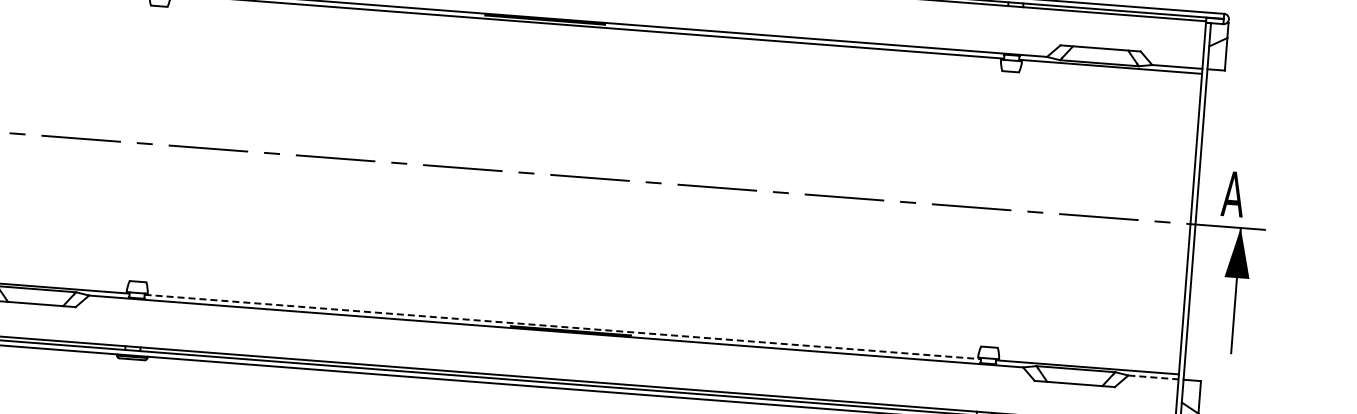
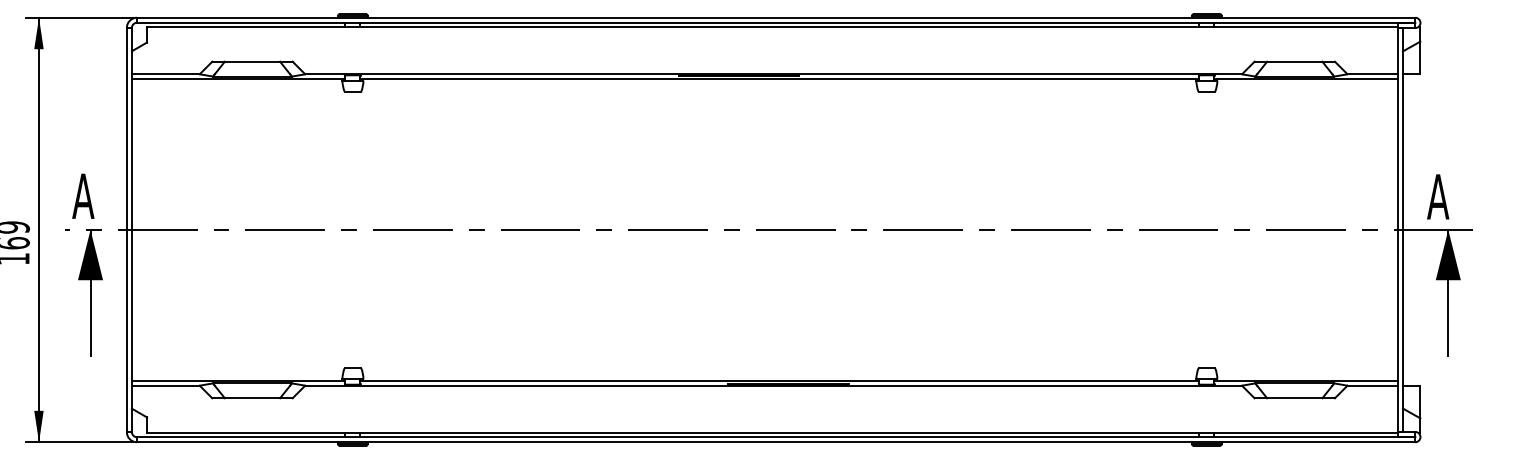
line: (563, 326) -> (780, 380), dashed -> solid
line: (1154, 377) -> (1373, 385), dashed -> solid

